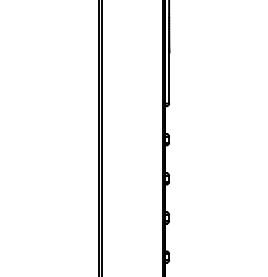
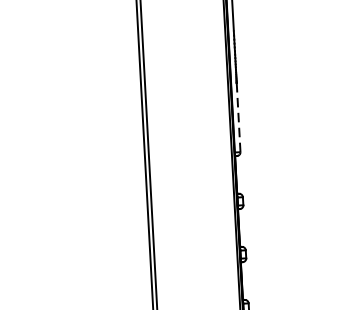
line: (169, 77) -> (238, 116), solid -> dashed

